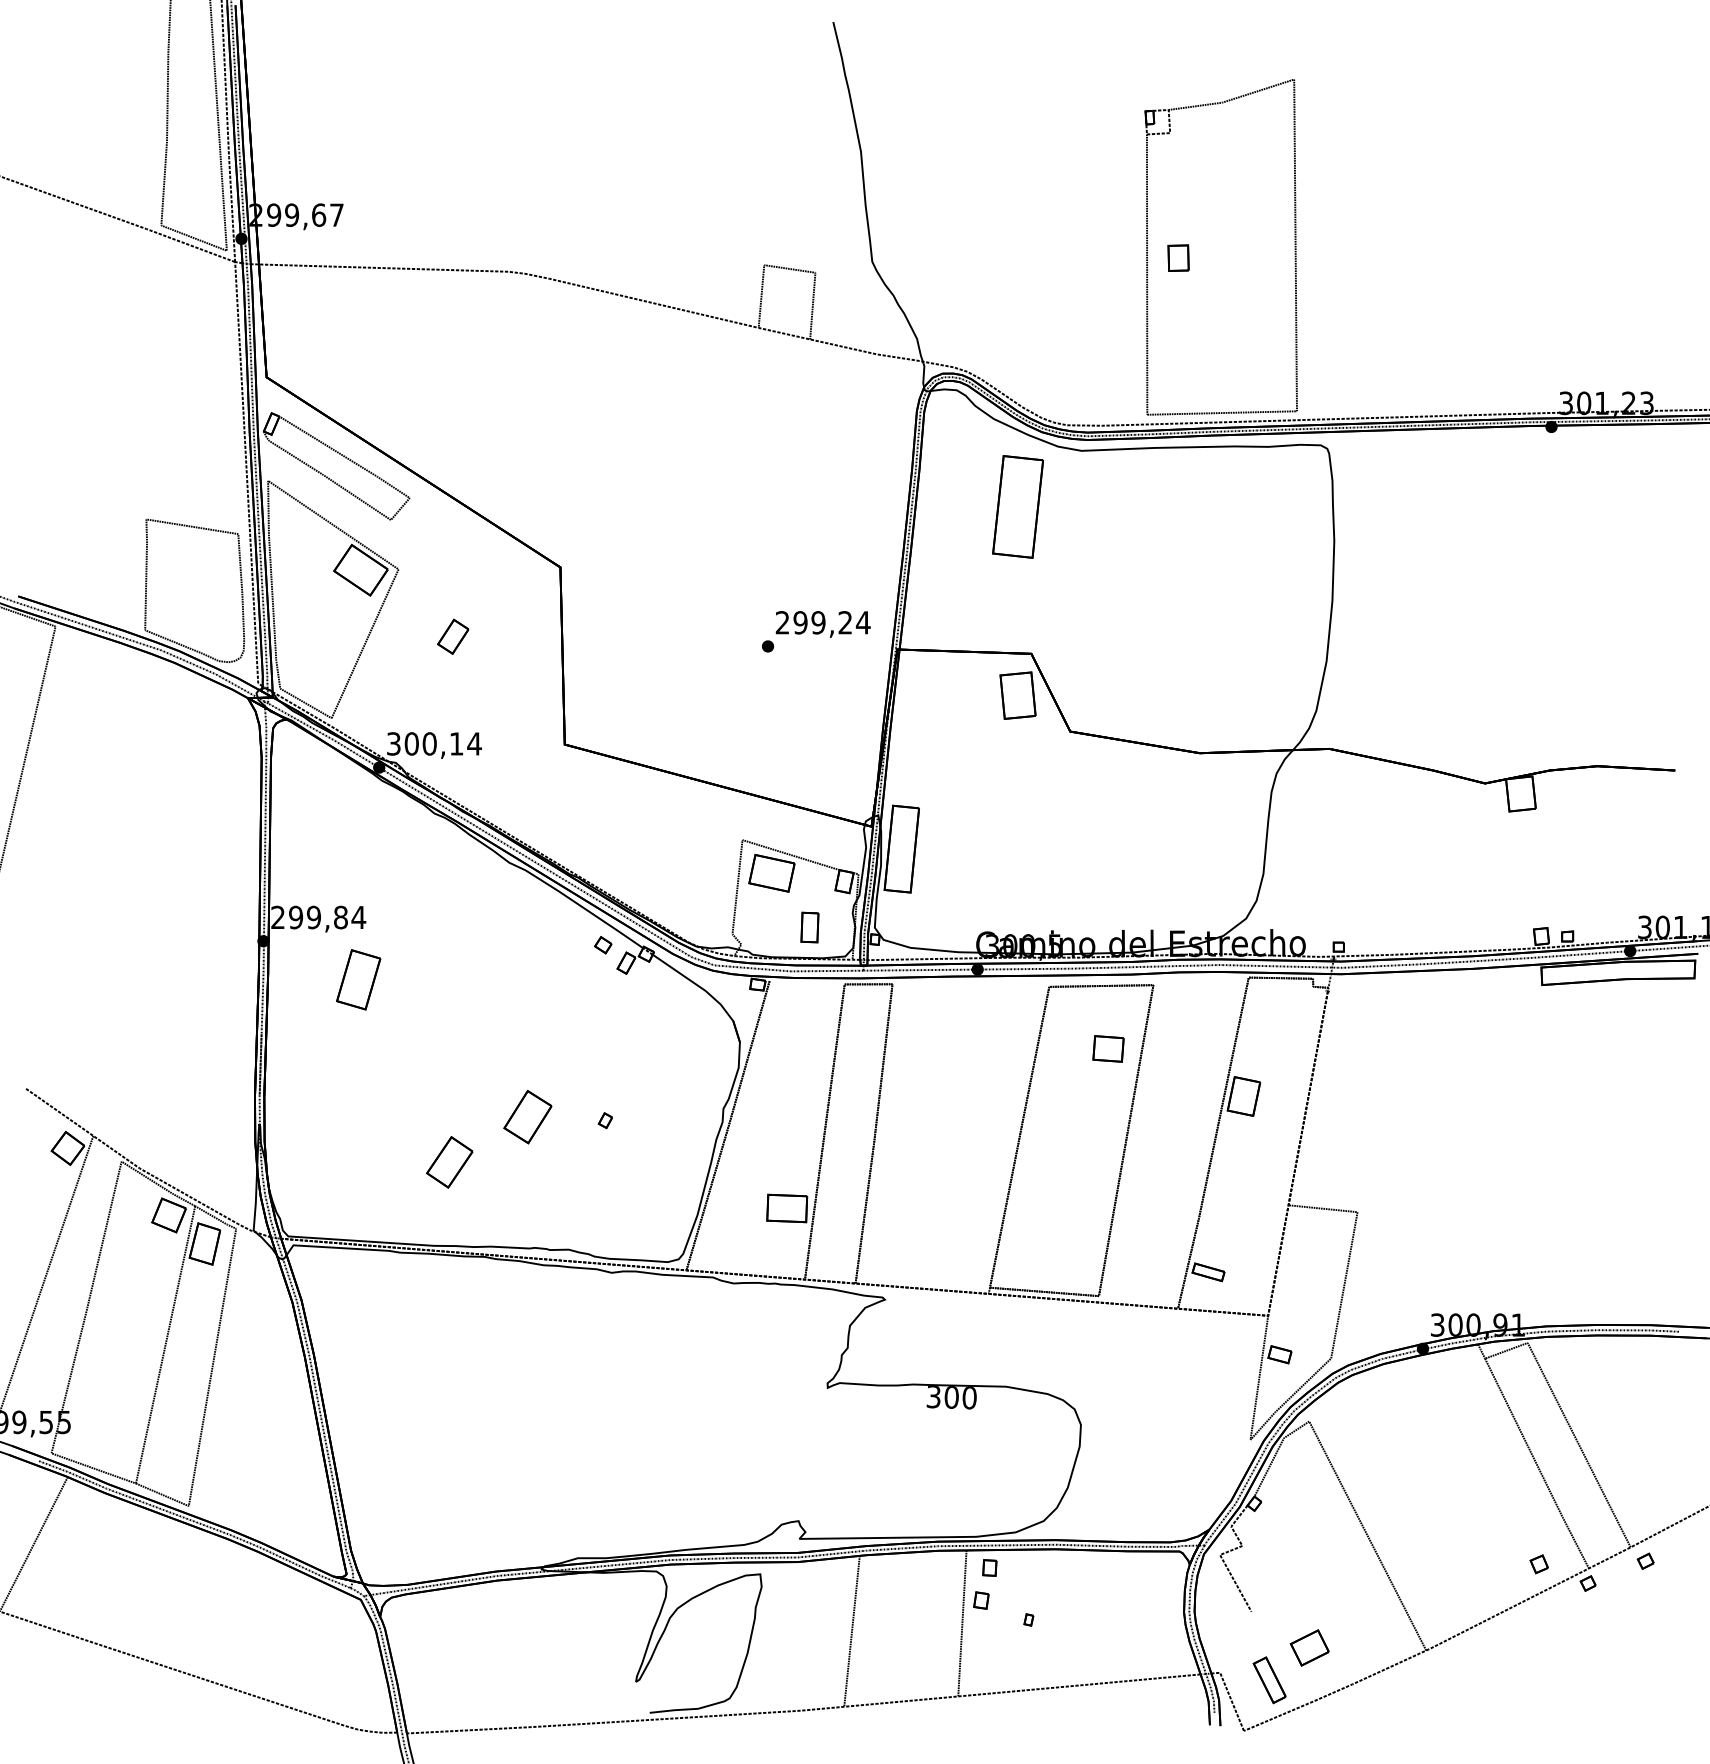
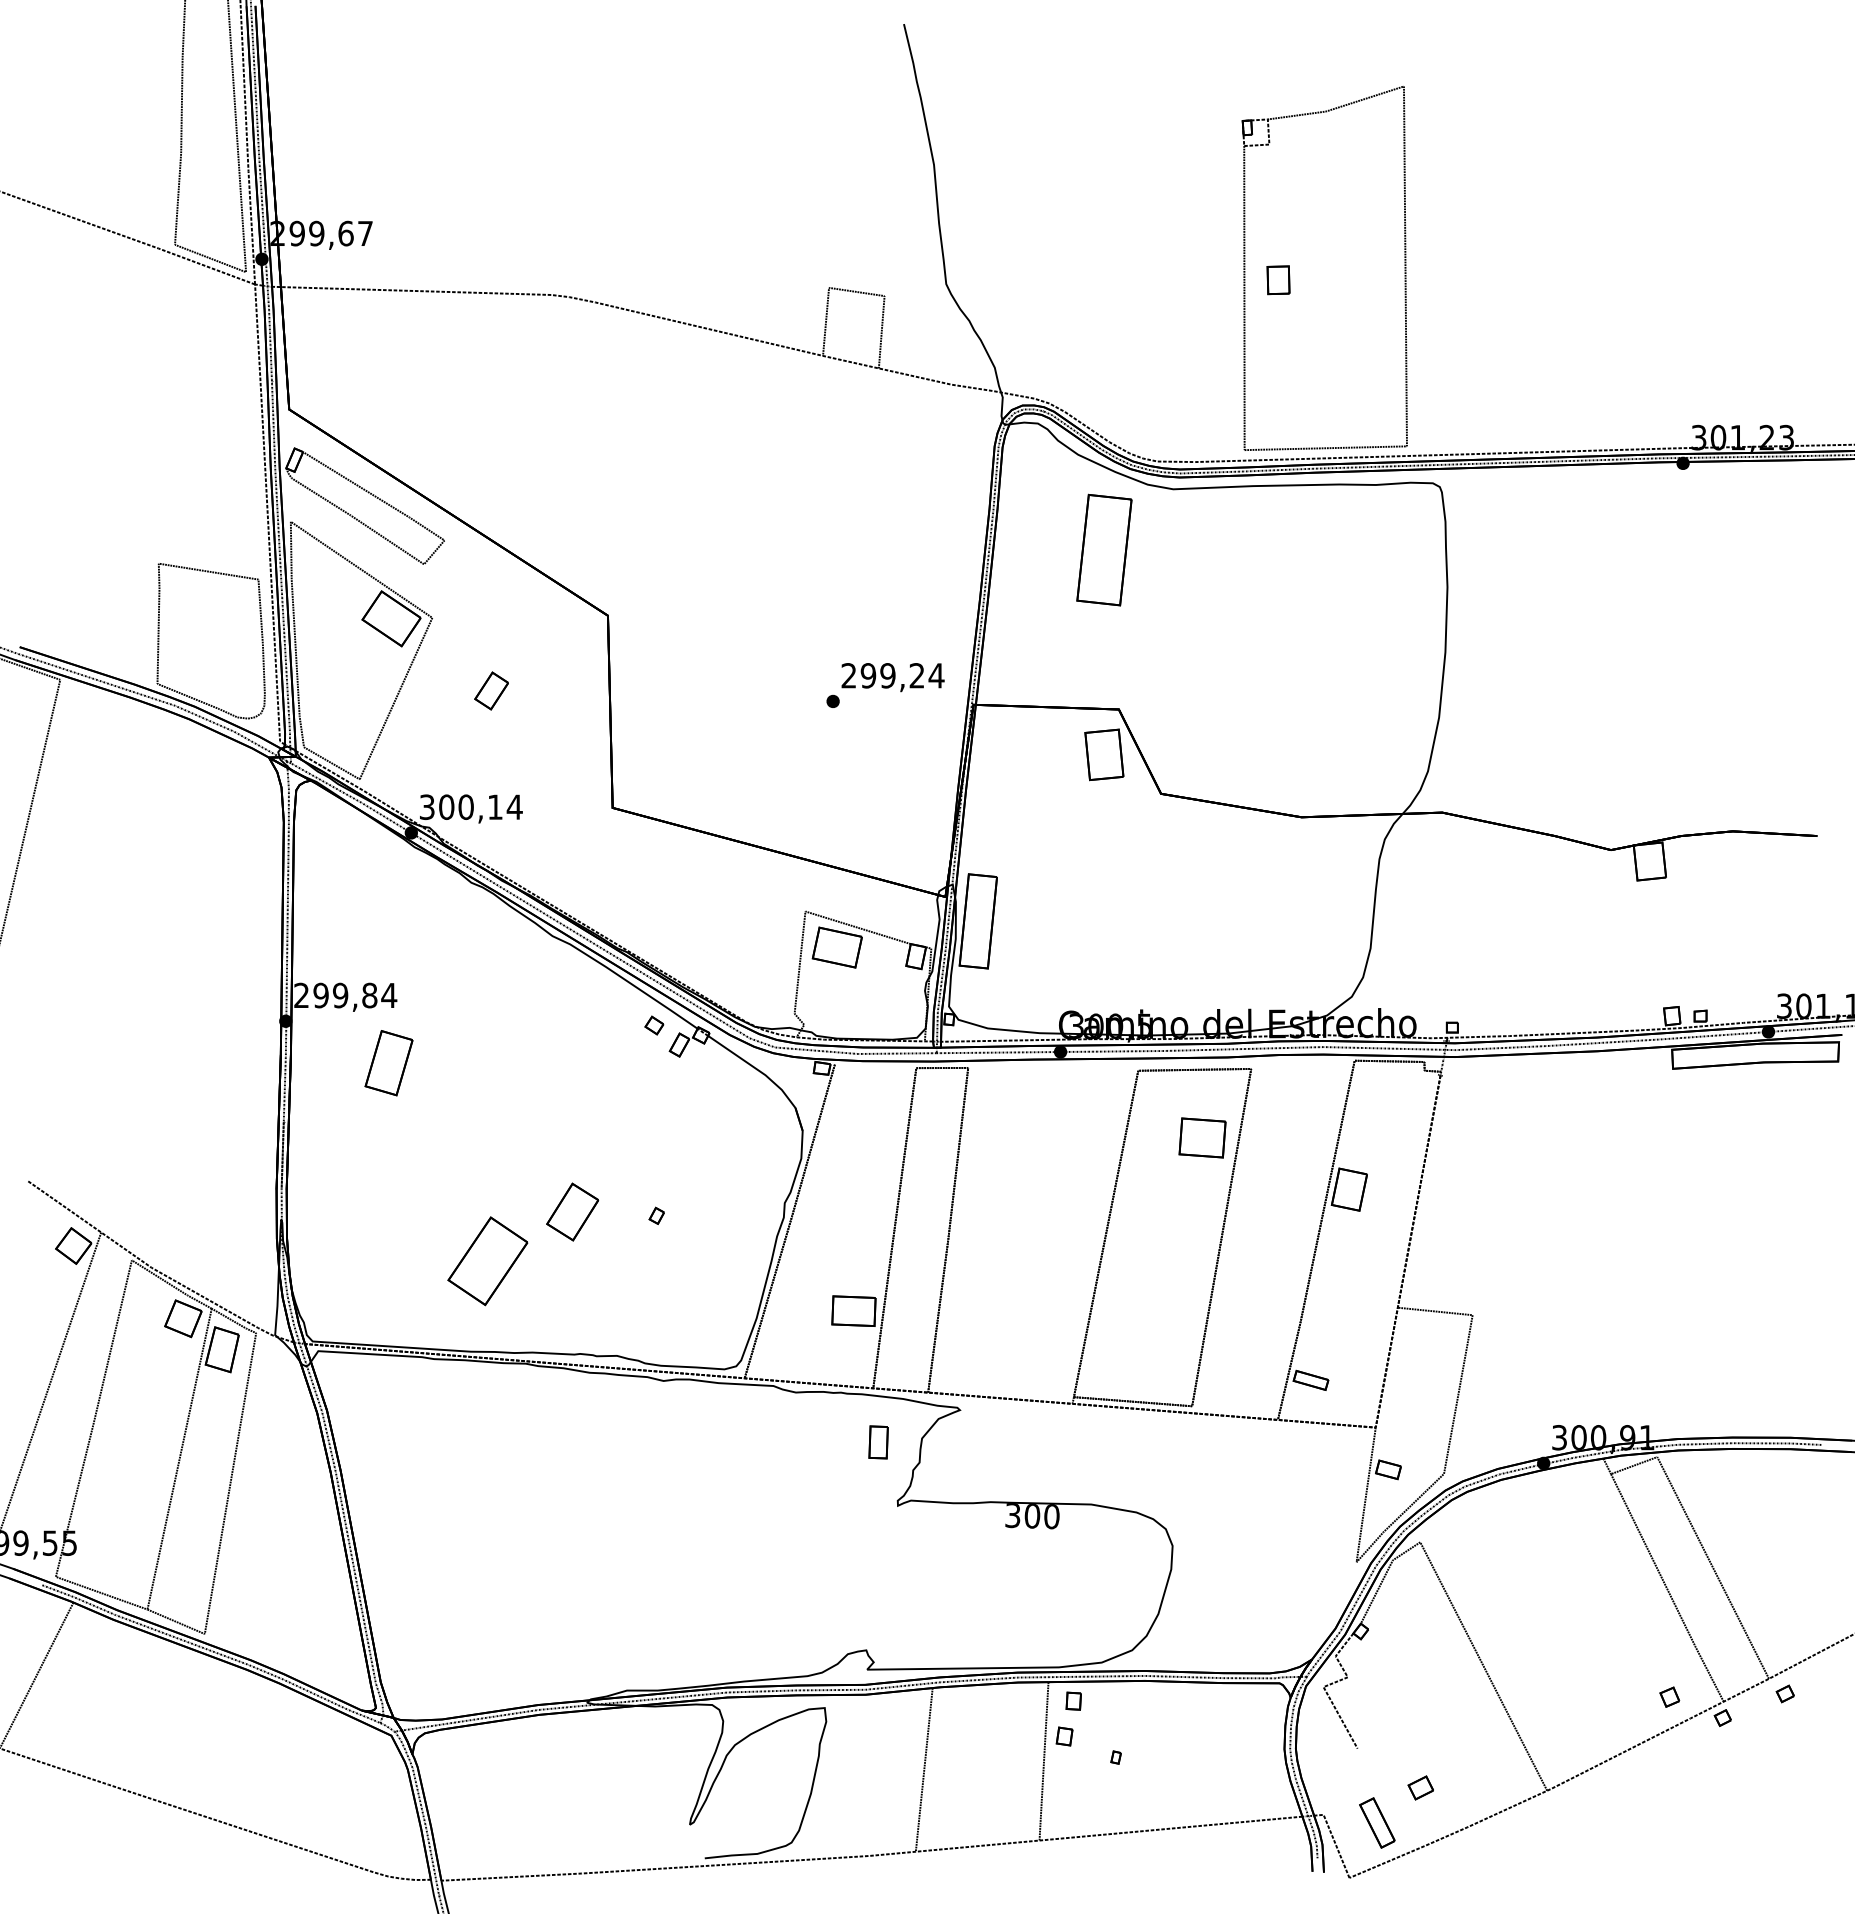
part: (809, 927) -> (878, 1442), moved
part: (1108, 1049) -> (1202, 1138), size x1.4
part: (449, 1161) -> (487, 1260), size x1.6
part: (1309, 1647) -> (1420, 1787), size x0.6

